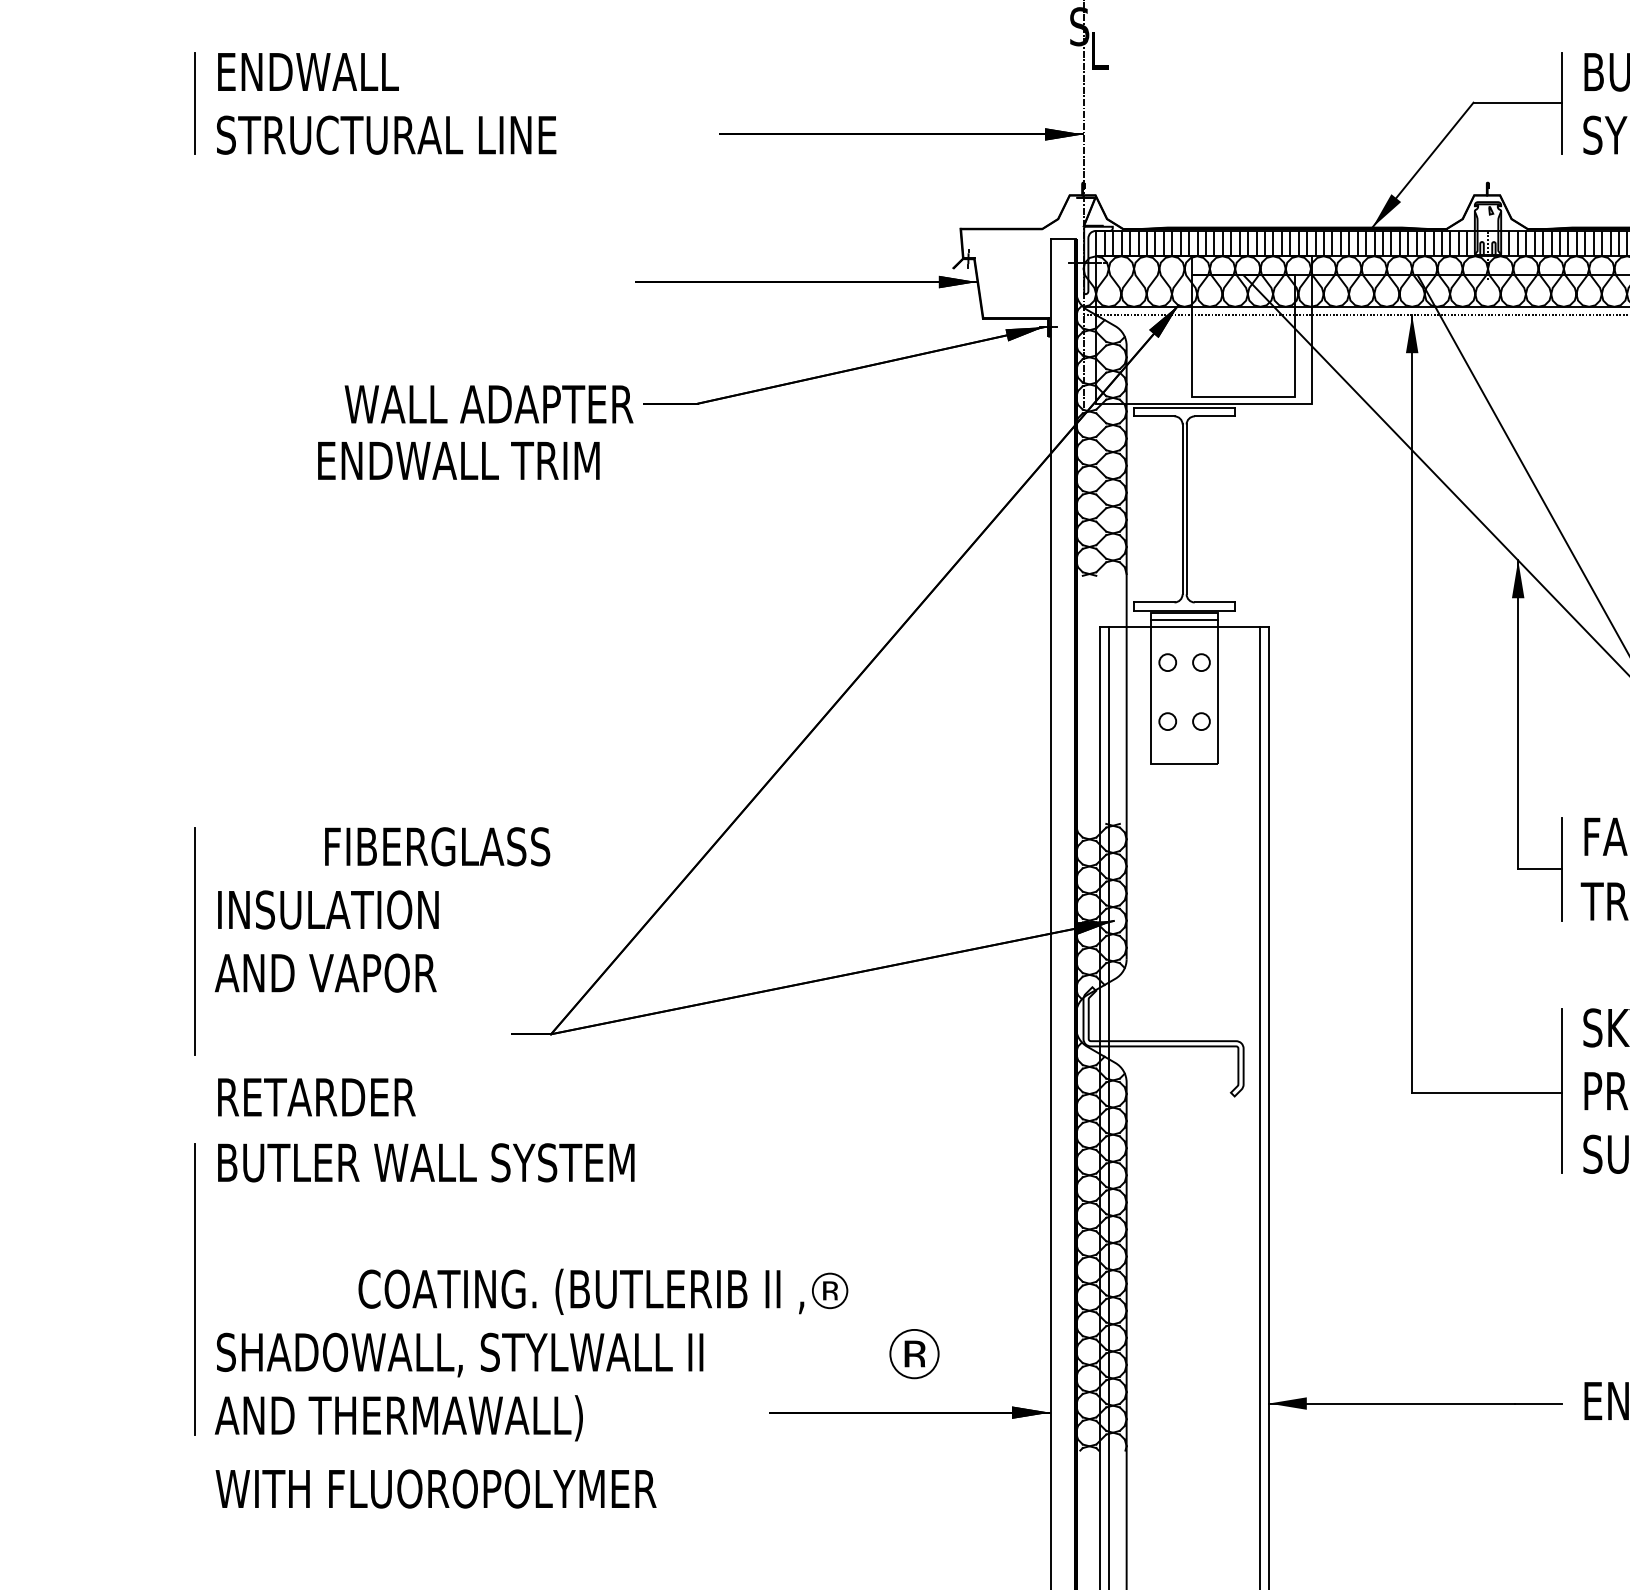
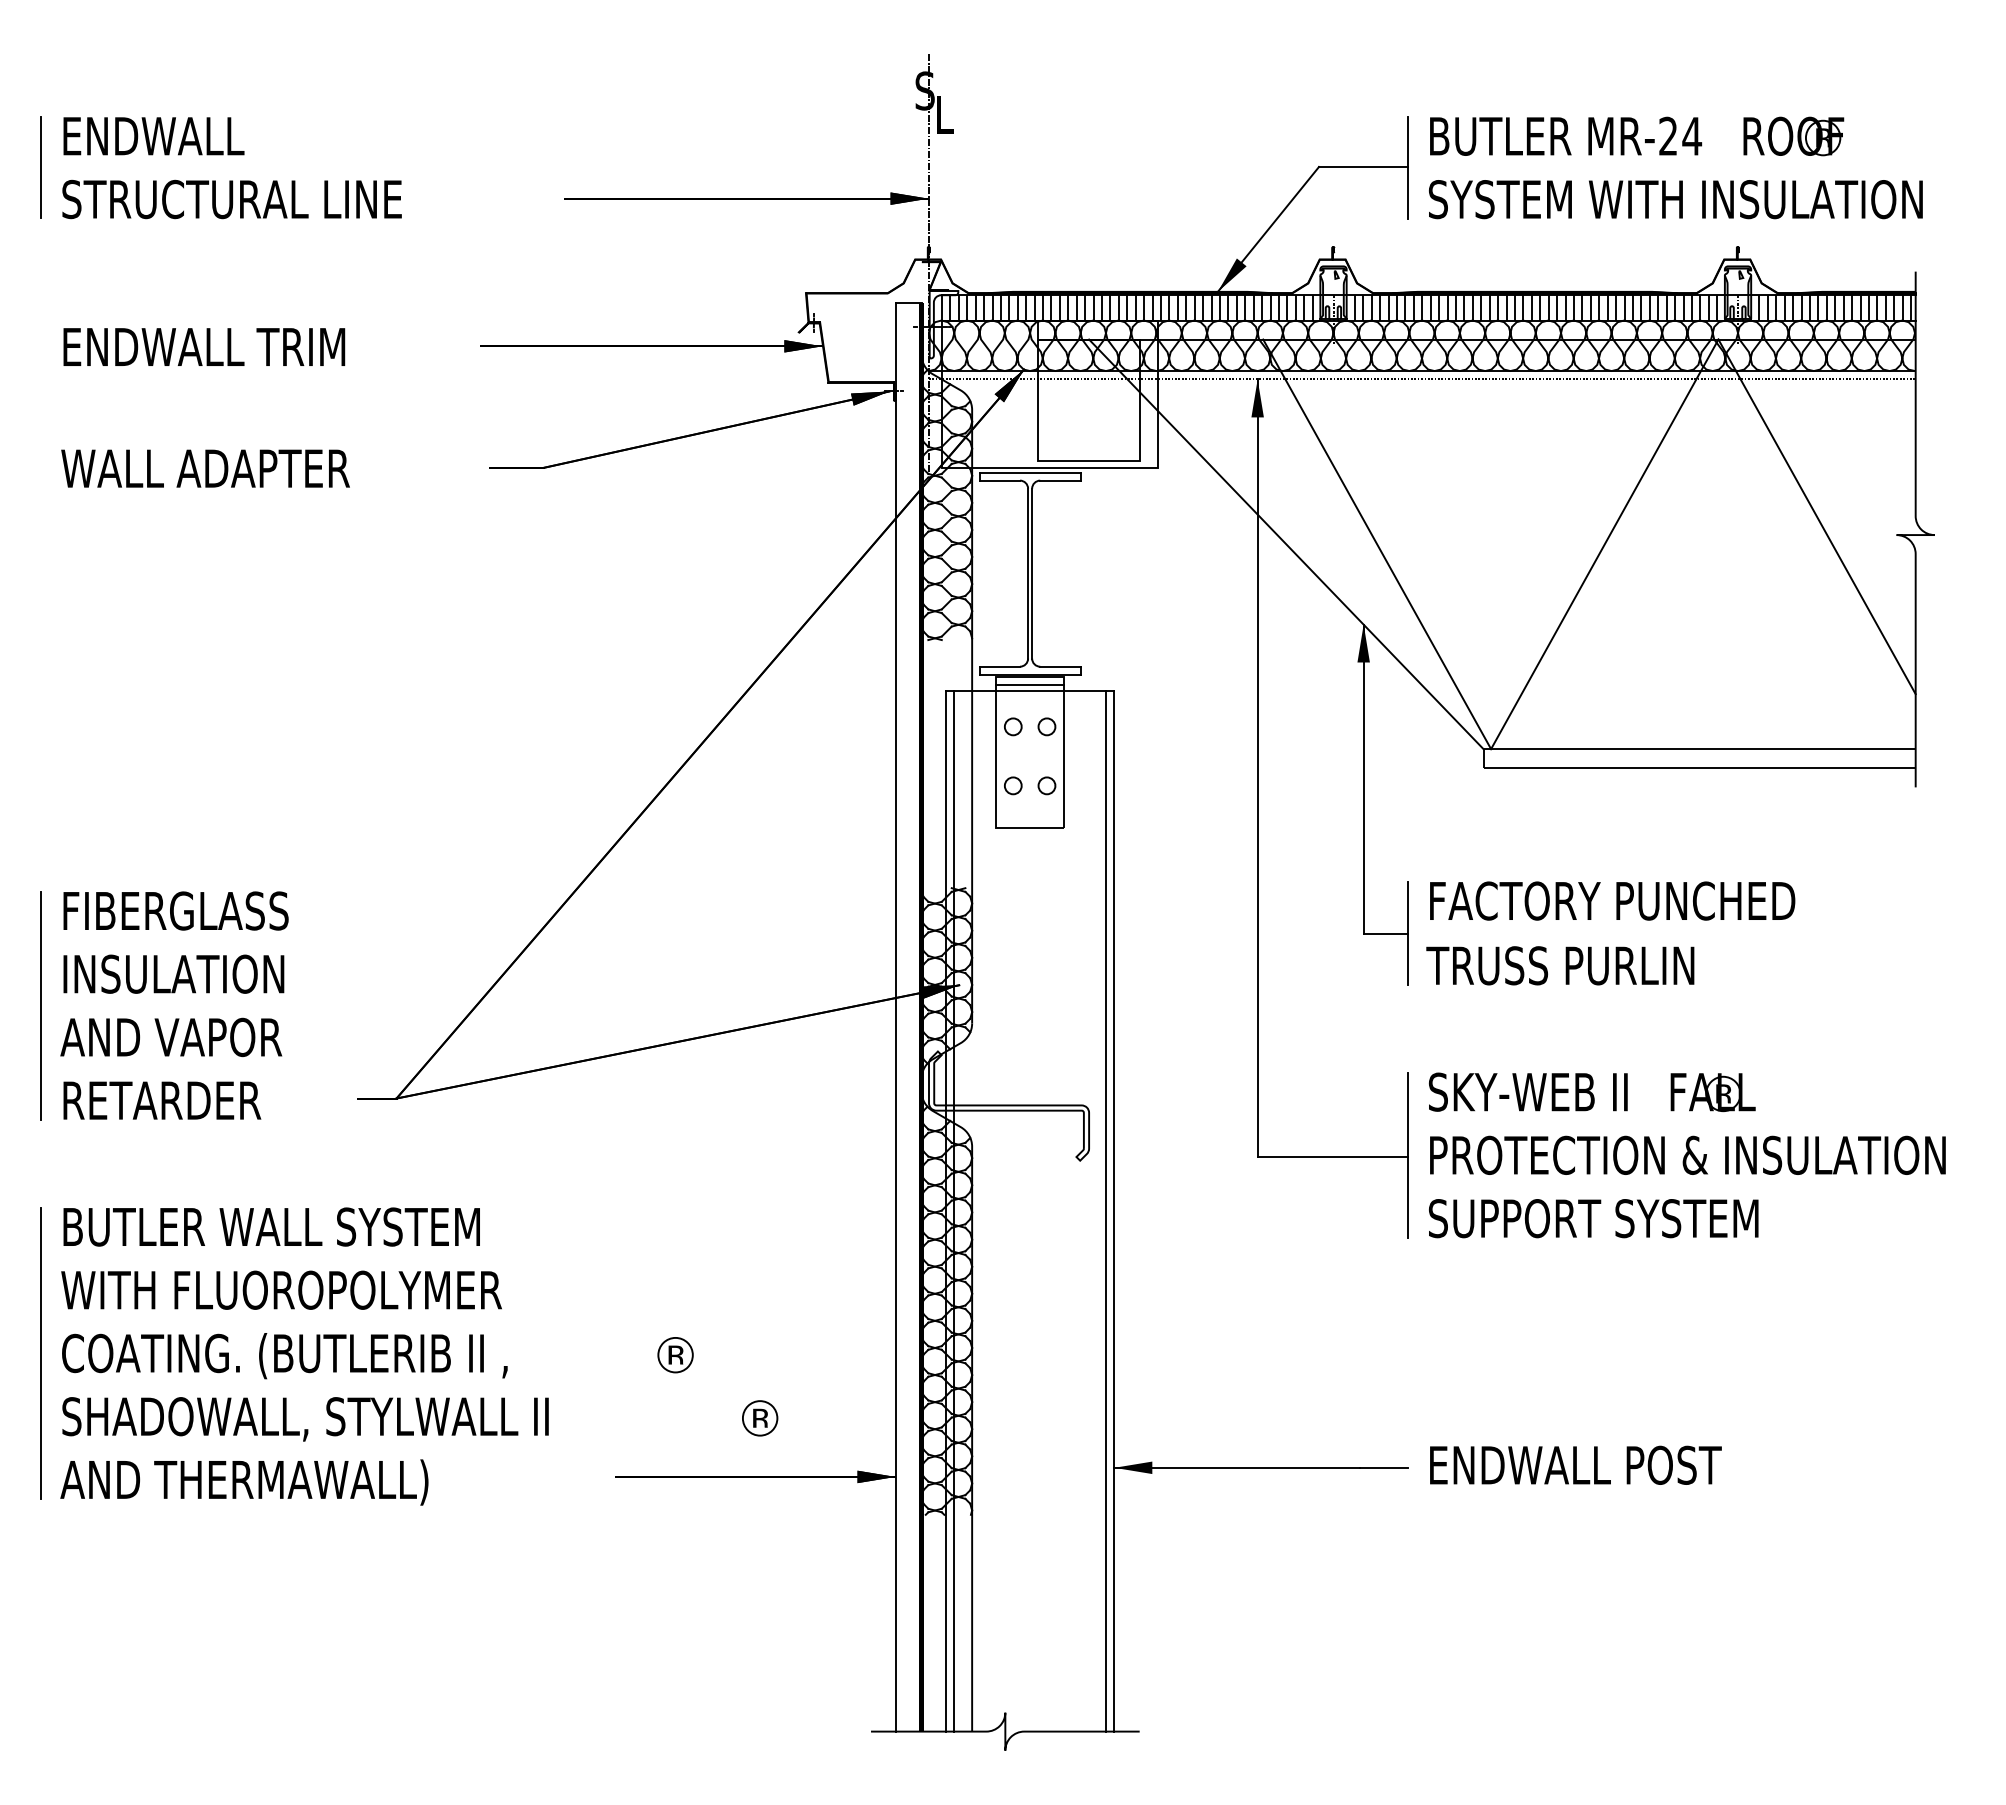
text: (489, 404) -> (205, 468), moved
text: (459, 460) -> (204, 346), moved
text: (437, 846) -> (175, 910), moved
text: (317, 1097) -> (162, 1100), moved
text: (581, 1292) -> (284, 1356), moved
part: (915, 1354) -> (760, 1418), size x0.71
text: (436, 1488) -> (281, 1289), moved

